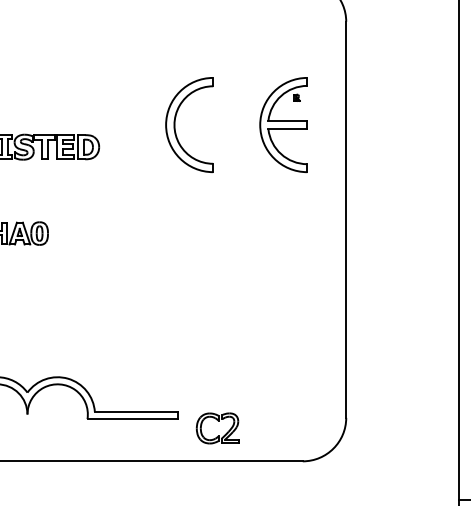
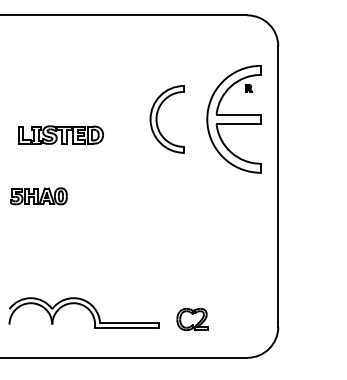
part: (283, 125) -> (233, 119), size x1.6
part: (218, 428) -> (192, 319), moved

